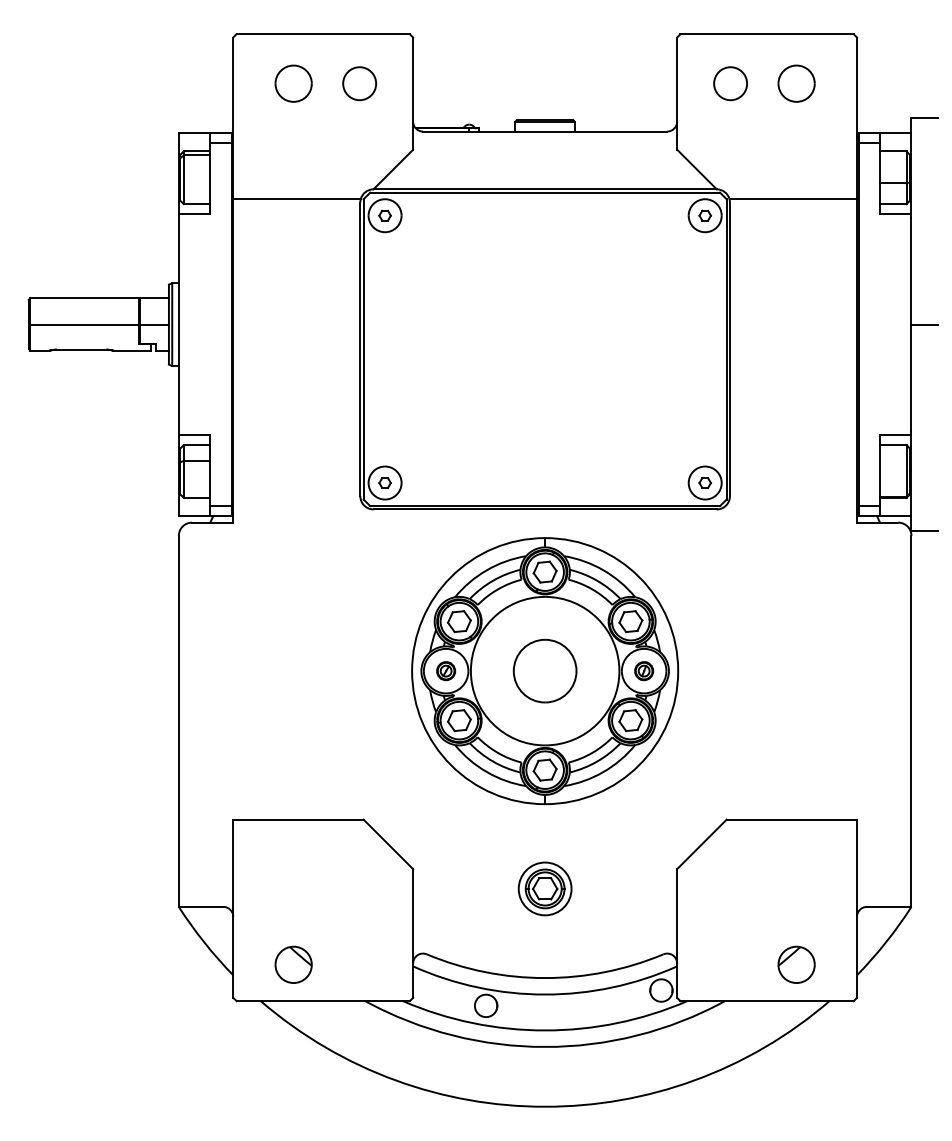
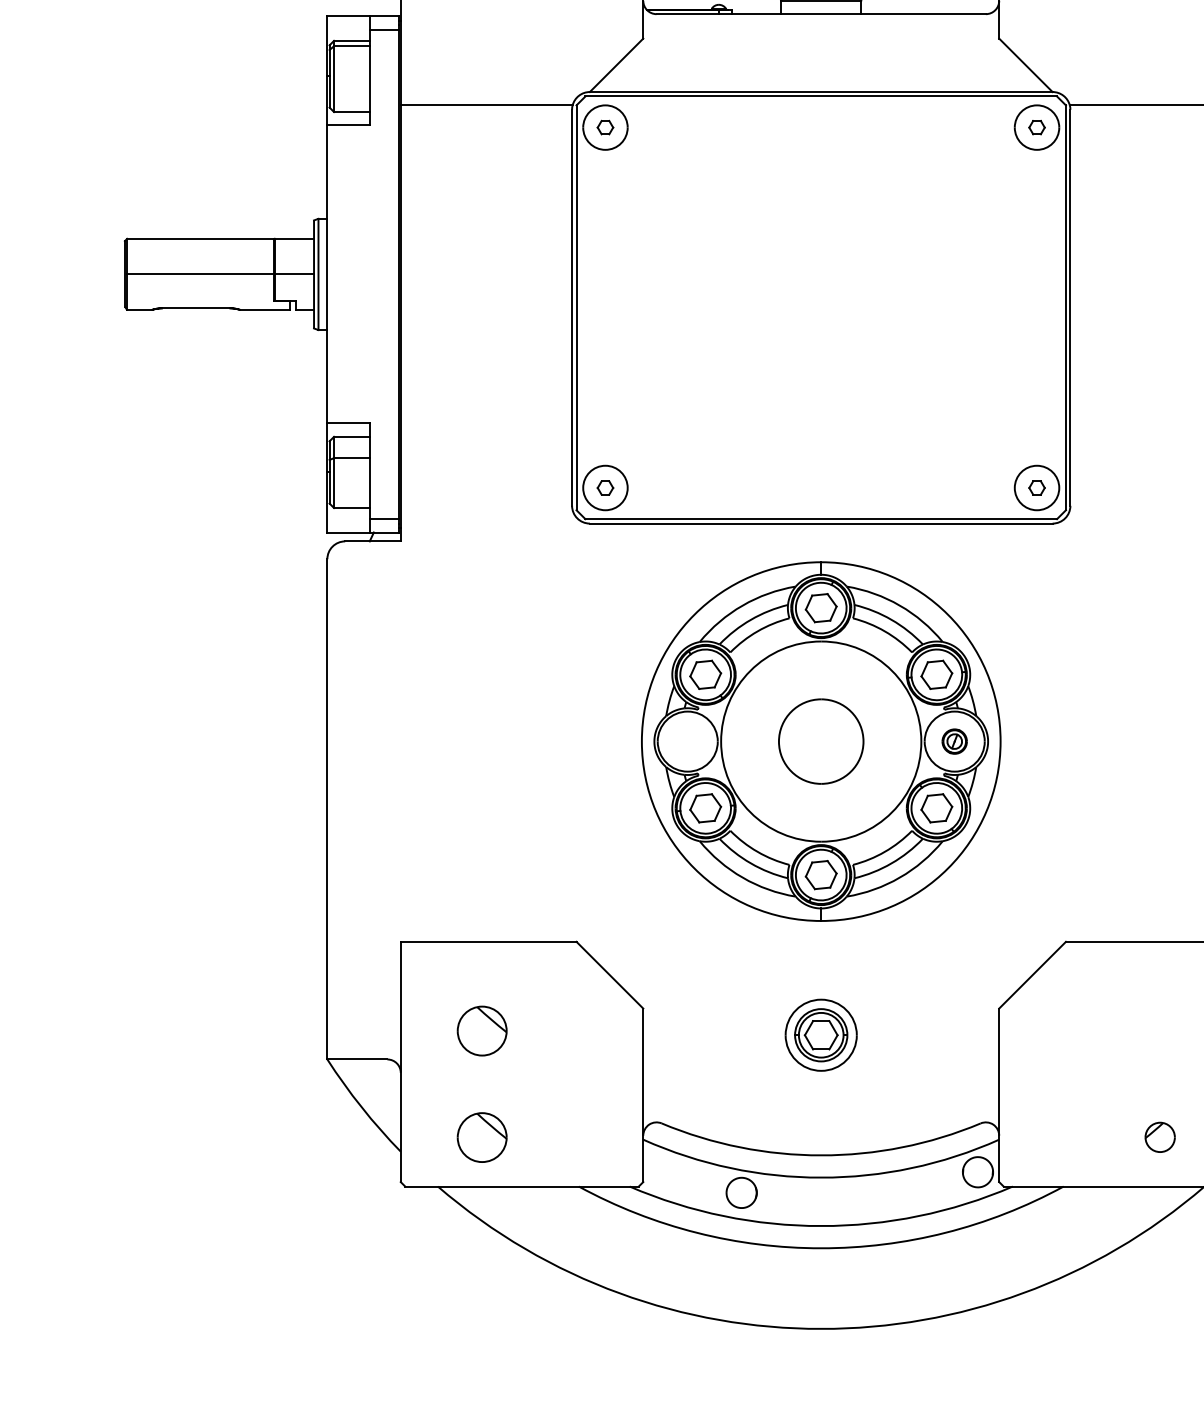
part: (446, 671) -> (688, 742), removed
part: (293, 885) -> (481, 1030), added
part: (796, 964) -> (1160, 1137), size x0.6

